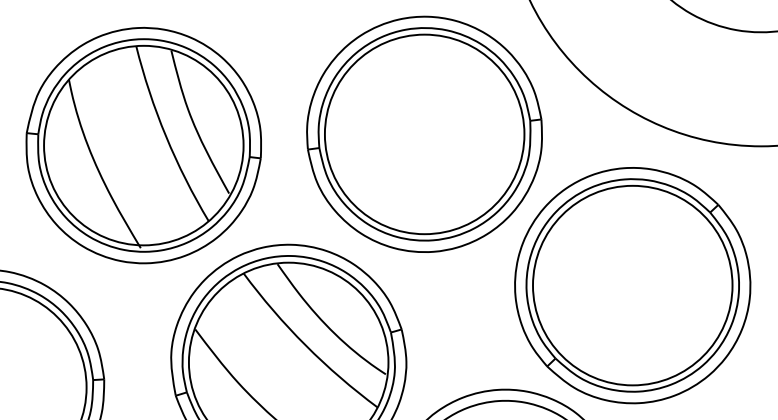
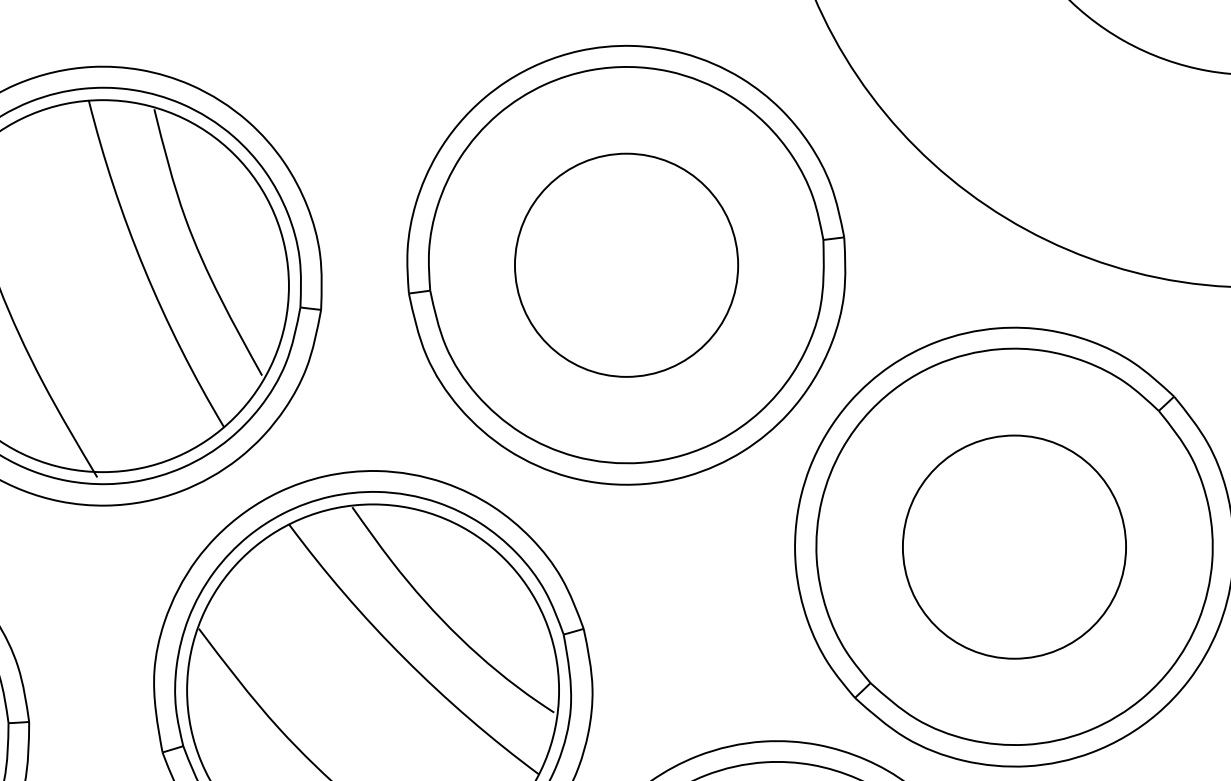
circle: (424, 134) -> (626, 265), size x0.6
circle: (632, 285) -> (1014, 546), size x0.6

